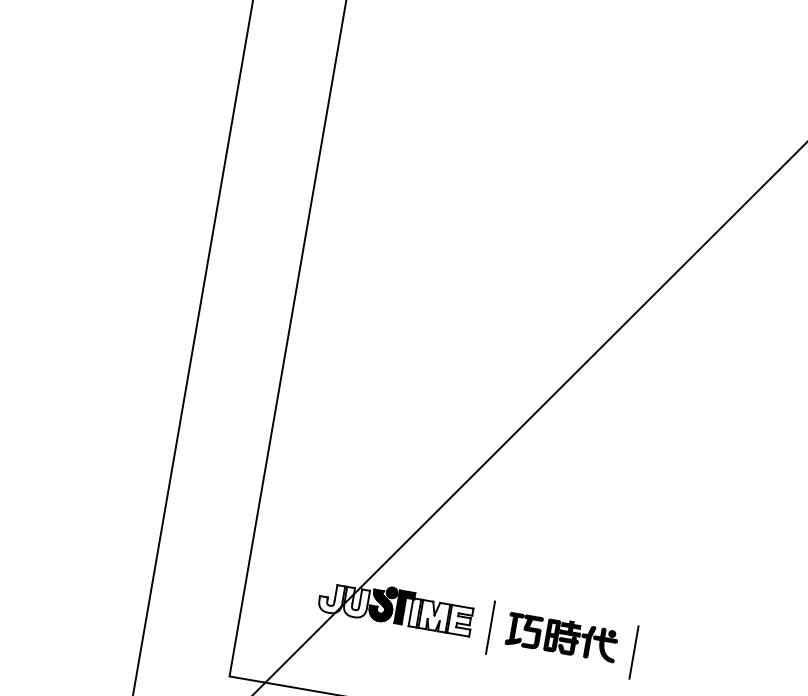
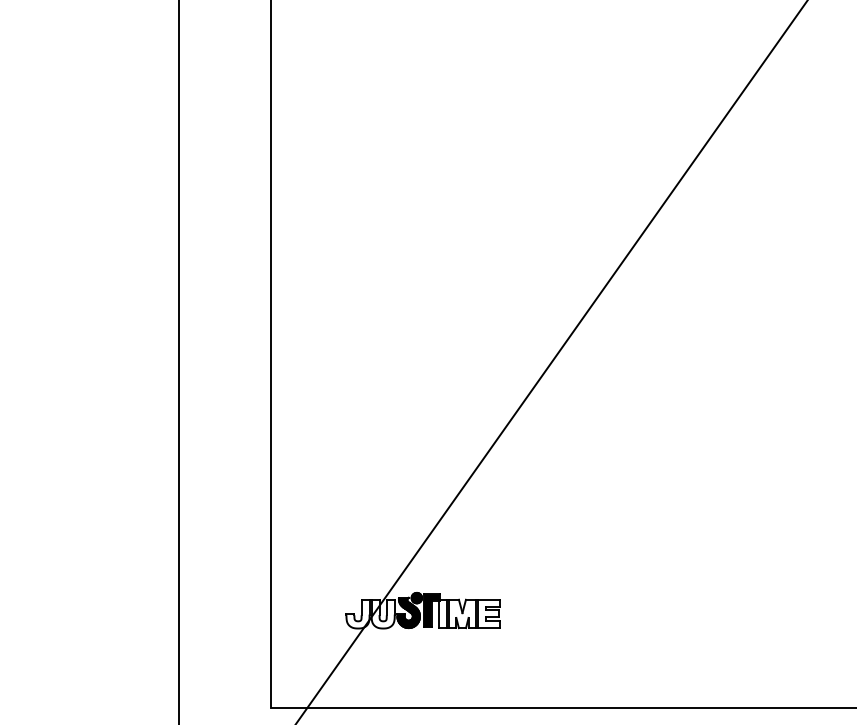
line: (490, 627) -> (519, 615), removed
part: (561, 636) -> (591, 612), removed
line: (634, 652) -> (665, 615), removed

